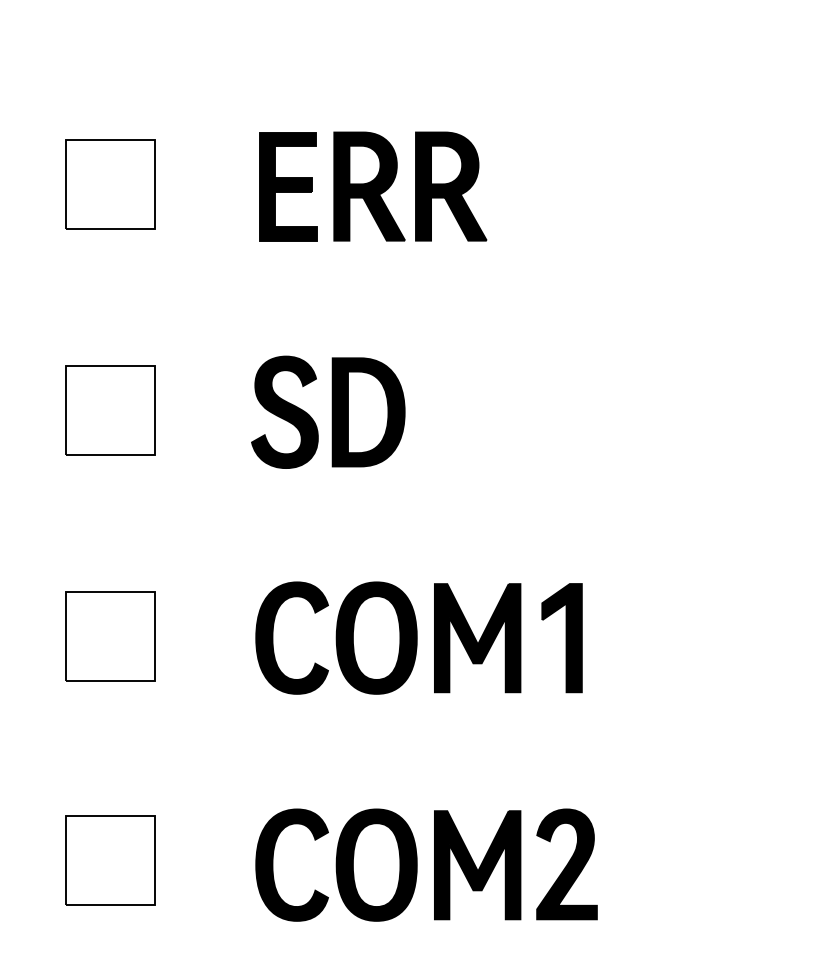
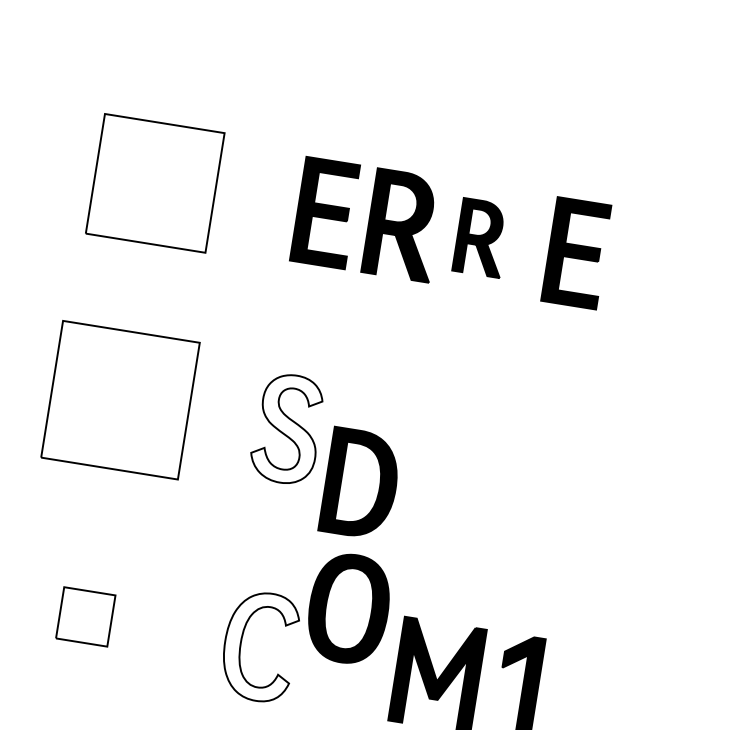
part: (110, 184) -> (155, 183), size x1.4
part: (451, 186) -> (481, 237), size x0.7
part: (550, 186) -> (576, 253), added
part: (110, 410) -> (120, 400), size x1.6
fill: (284, 412) -> (286, 429), removed
part: (368, 412) -> (360, 484), moved
part: (110, 636) -> (85, 617), size x0.6
fill: (292, 637) -> (260, 646), removed
part: (376, 637) -> (348, 608), moved

